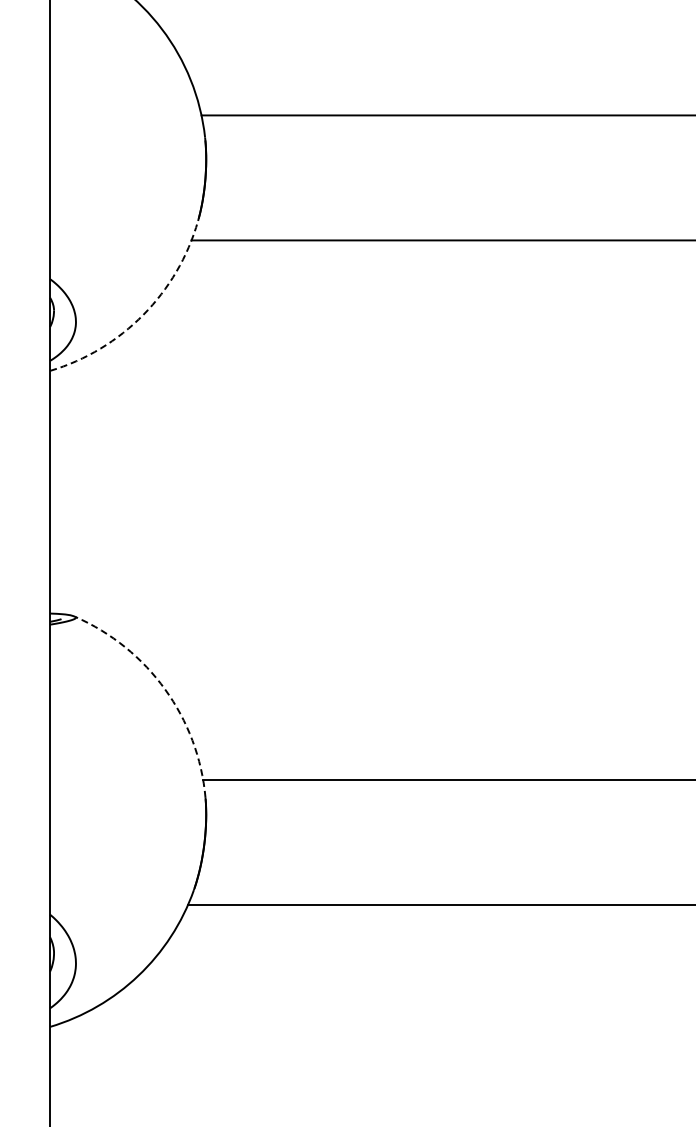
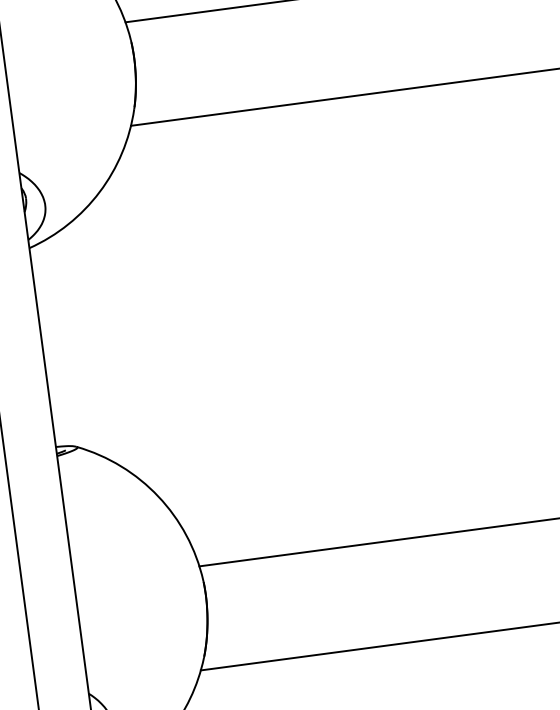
arc: (143, 314) -> (99, 191), dashed -> solid
arc: (165, 689) -> (158, 496), dashed -> solid

